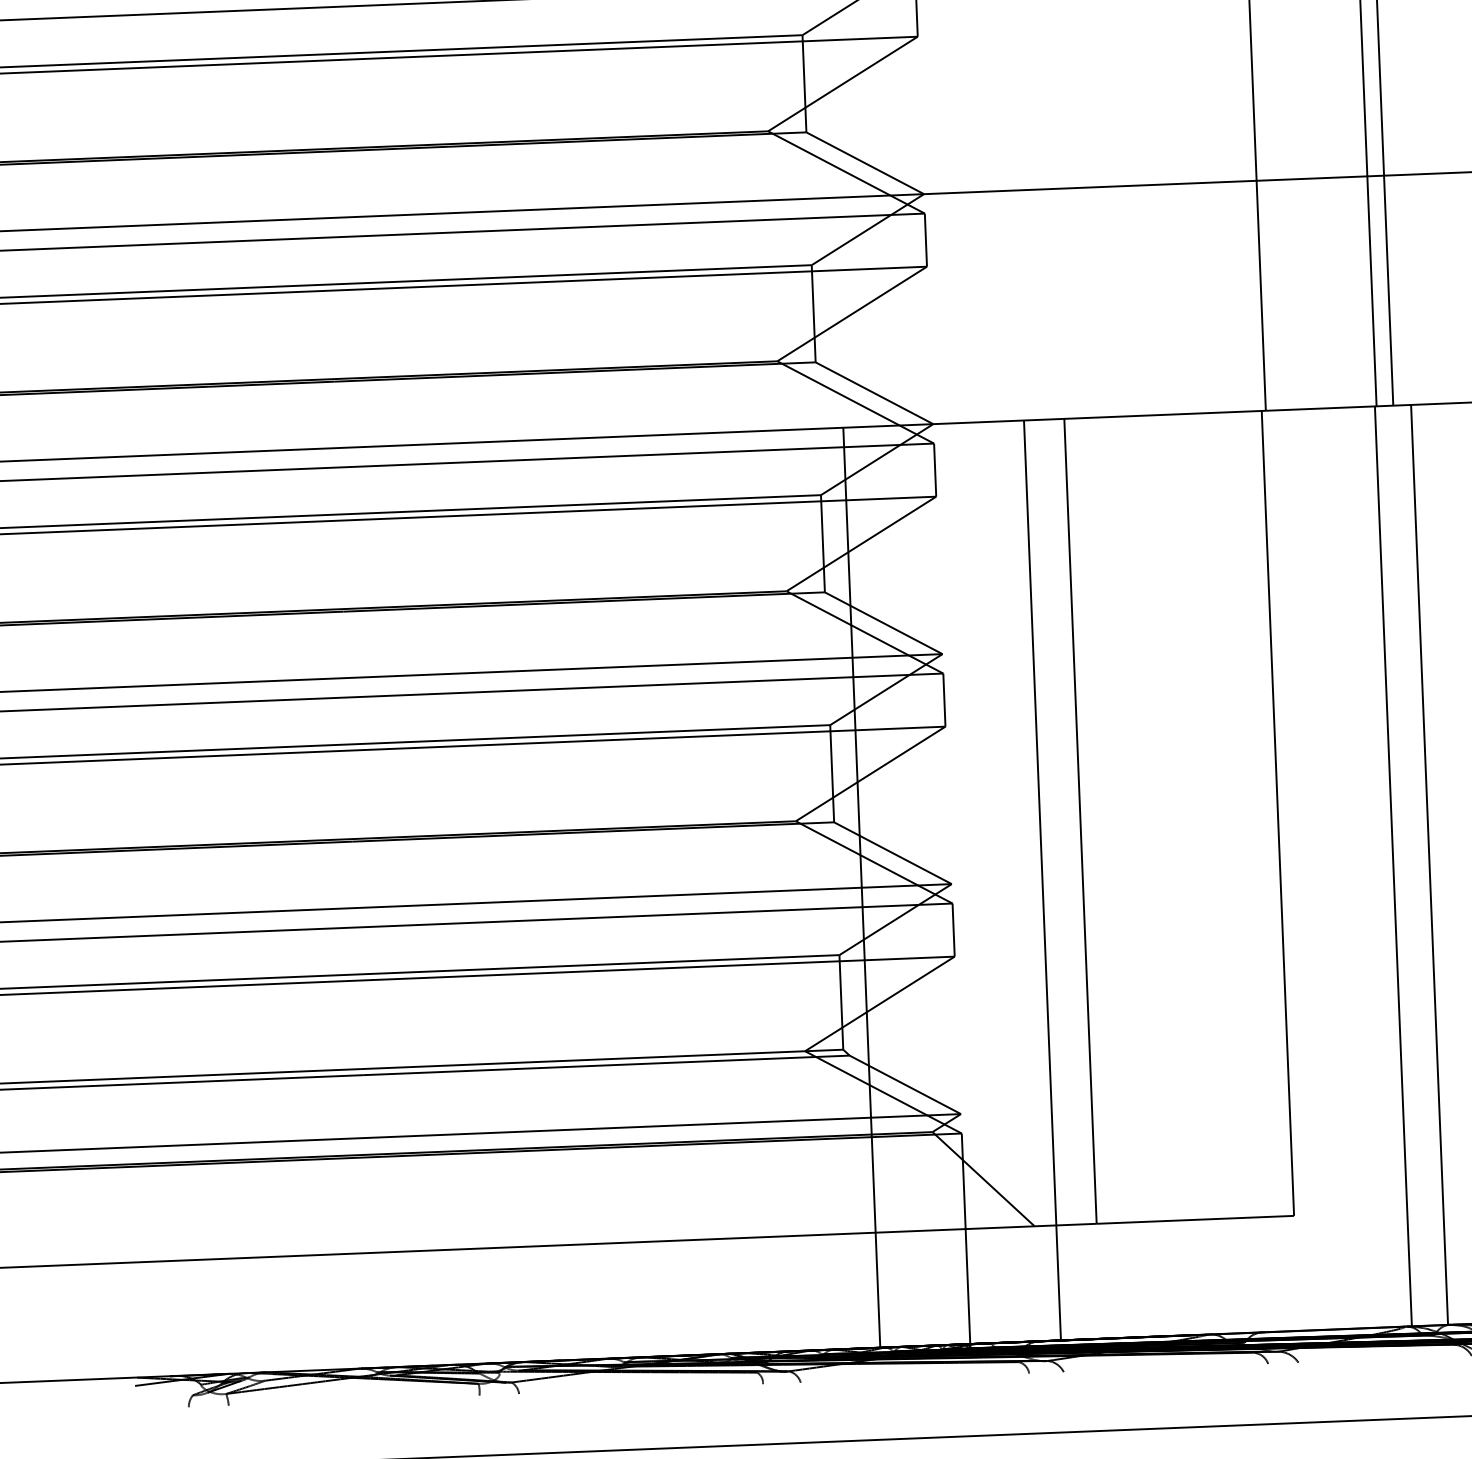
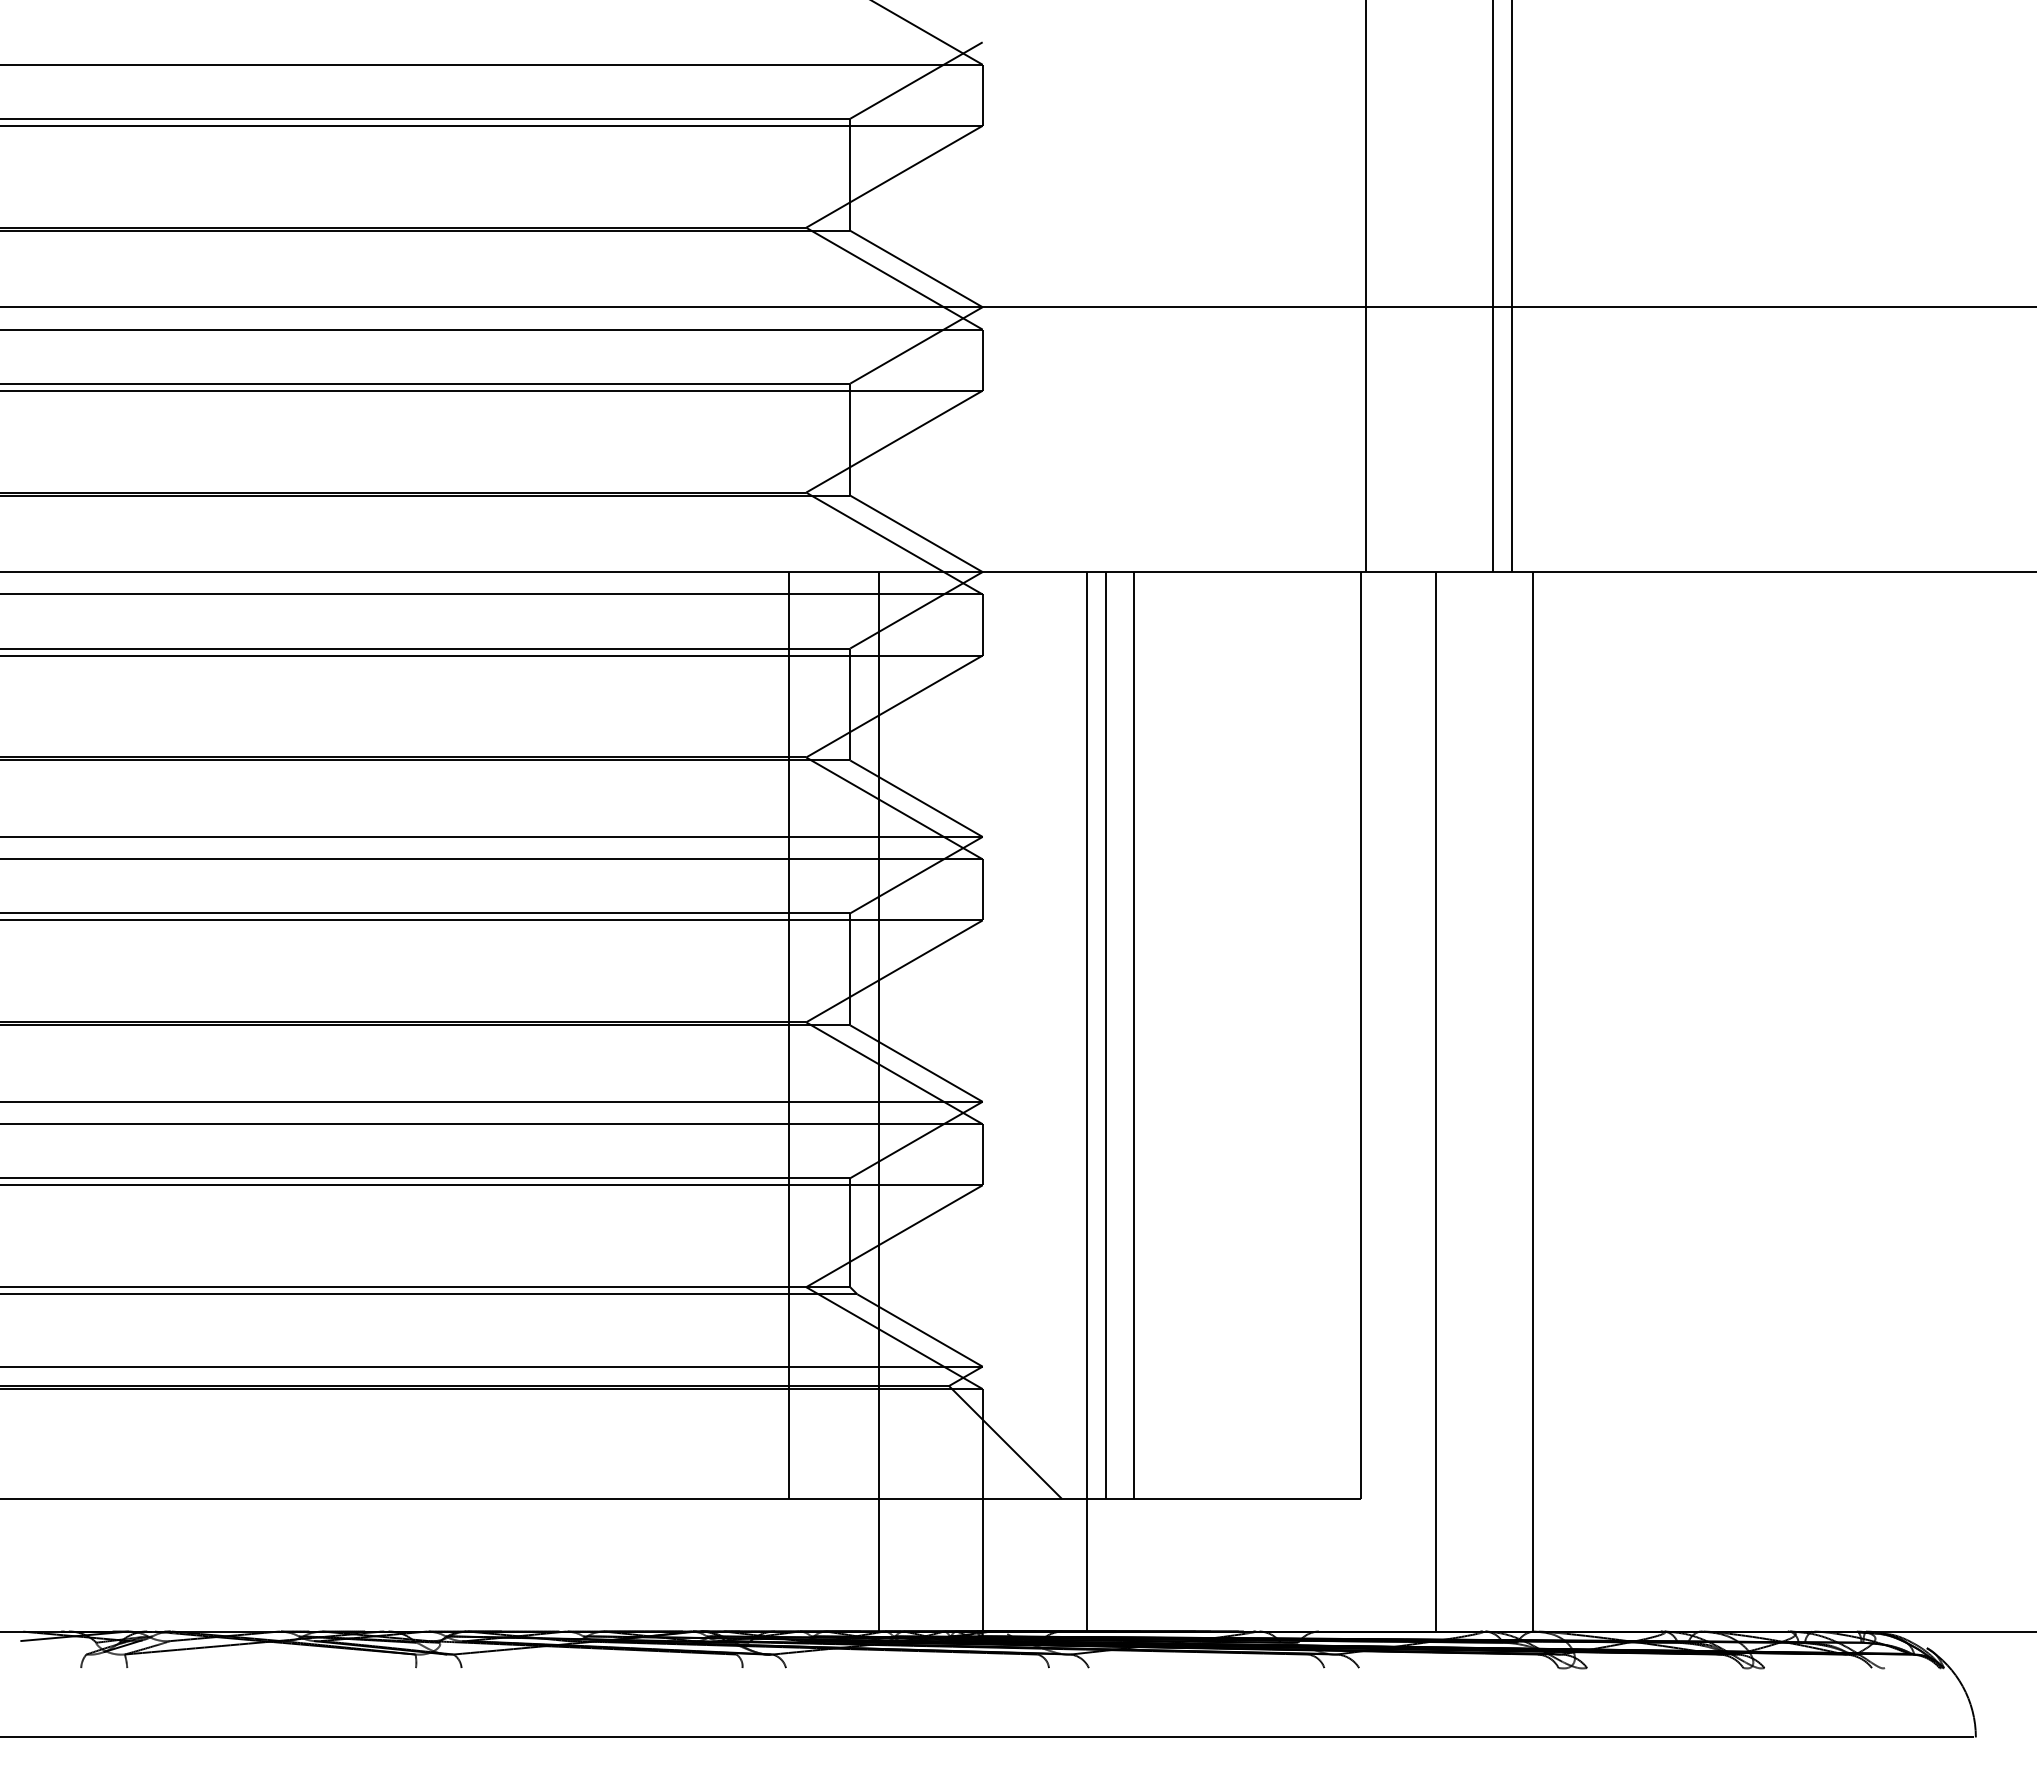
line: (1056, 822) -> (1105, 1035), added
line: (780, 833) -> (788, 1035), added
line: (1393, 866) -> (1436, 1101), moved

